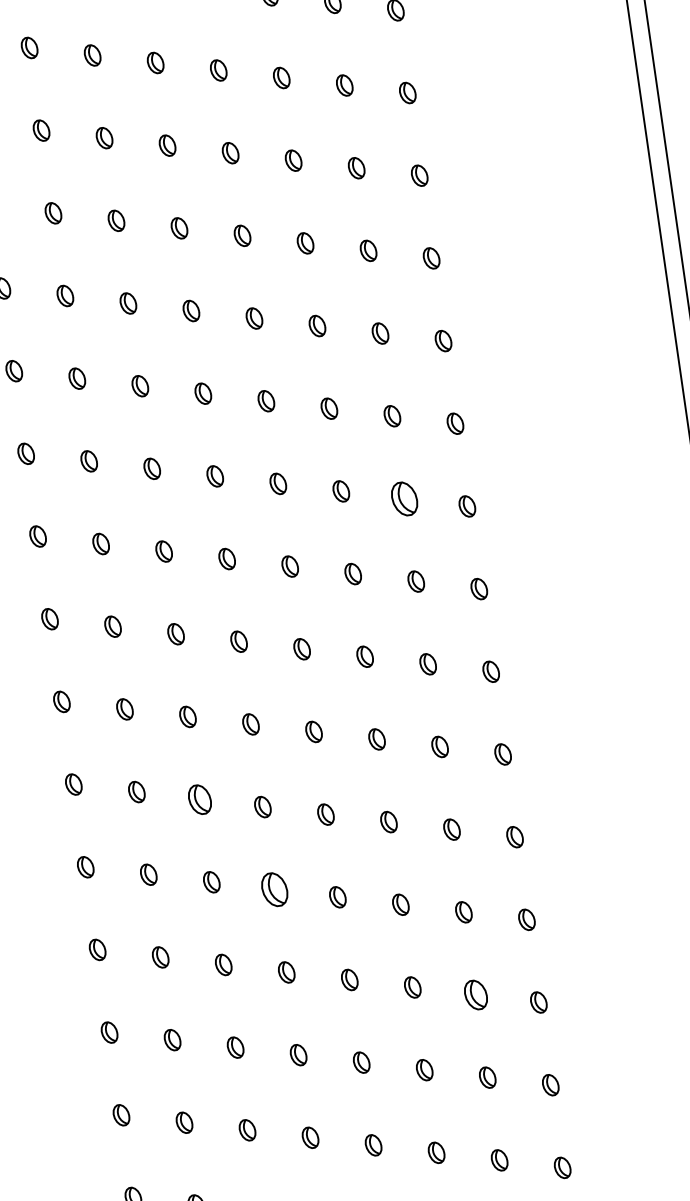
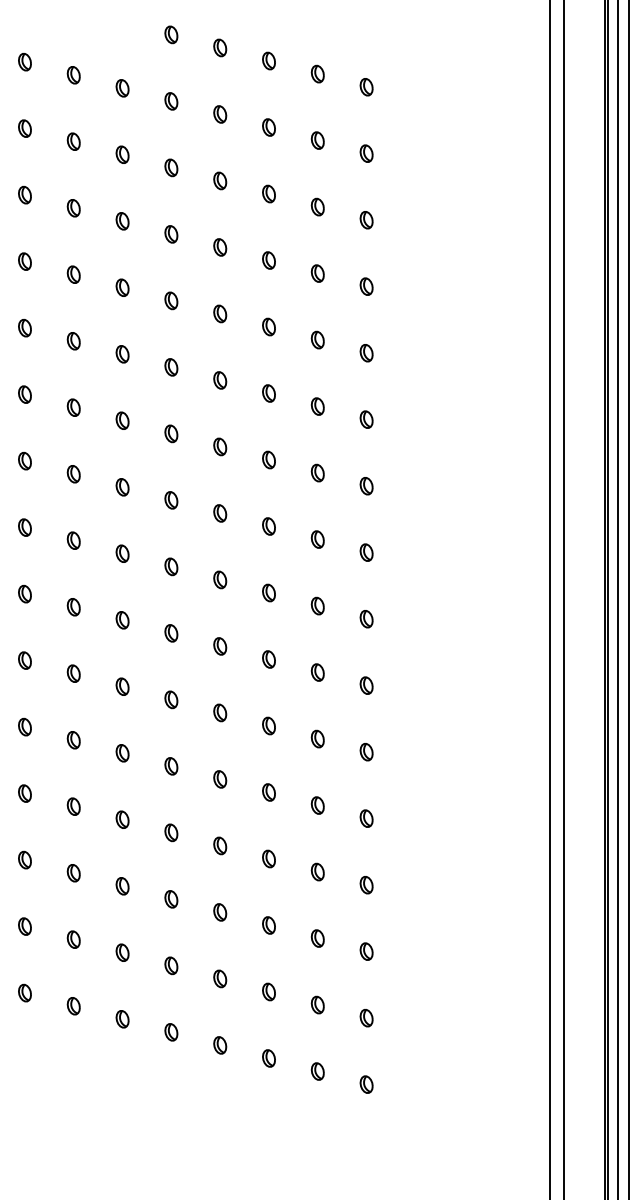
part: (403, 498) -> (317, 472), size x0.62
part: (199, 799) -> (122, 686), size x0.71
part: (274, 889) -> (171, 766), size x0.62
part: (475, 994) -> (317, 871), size x0.71

